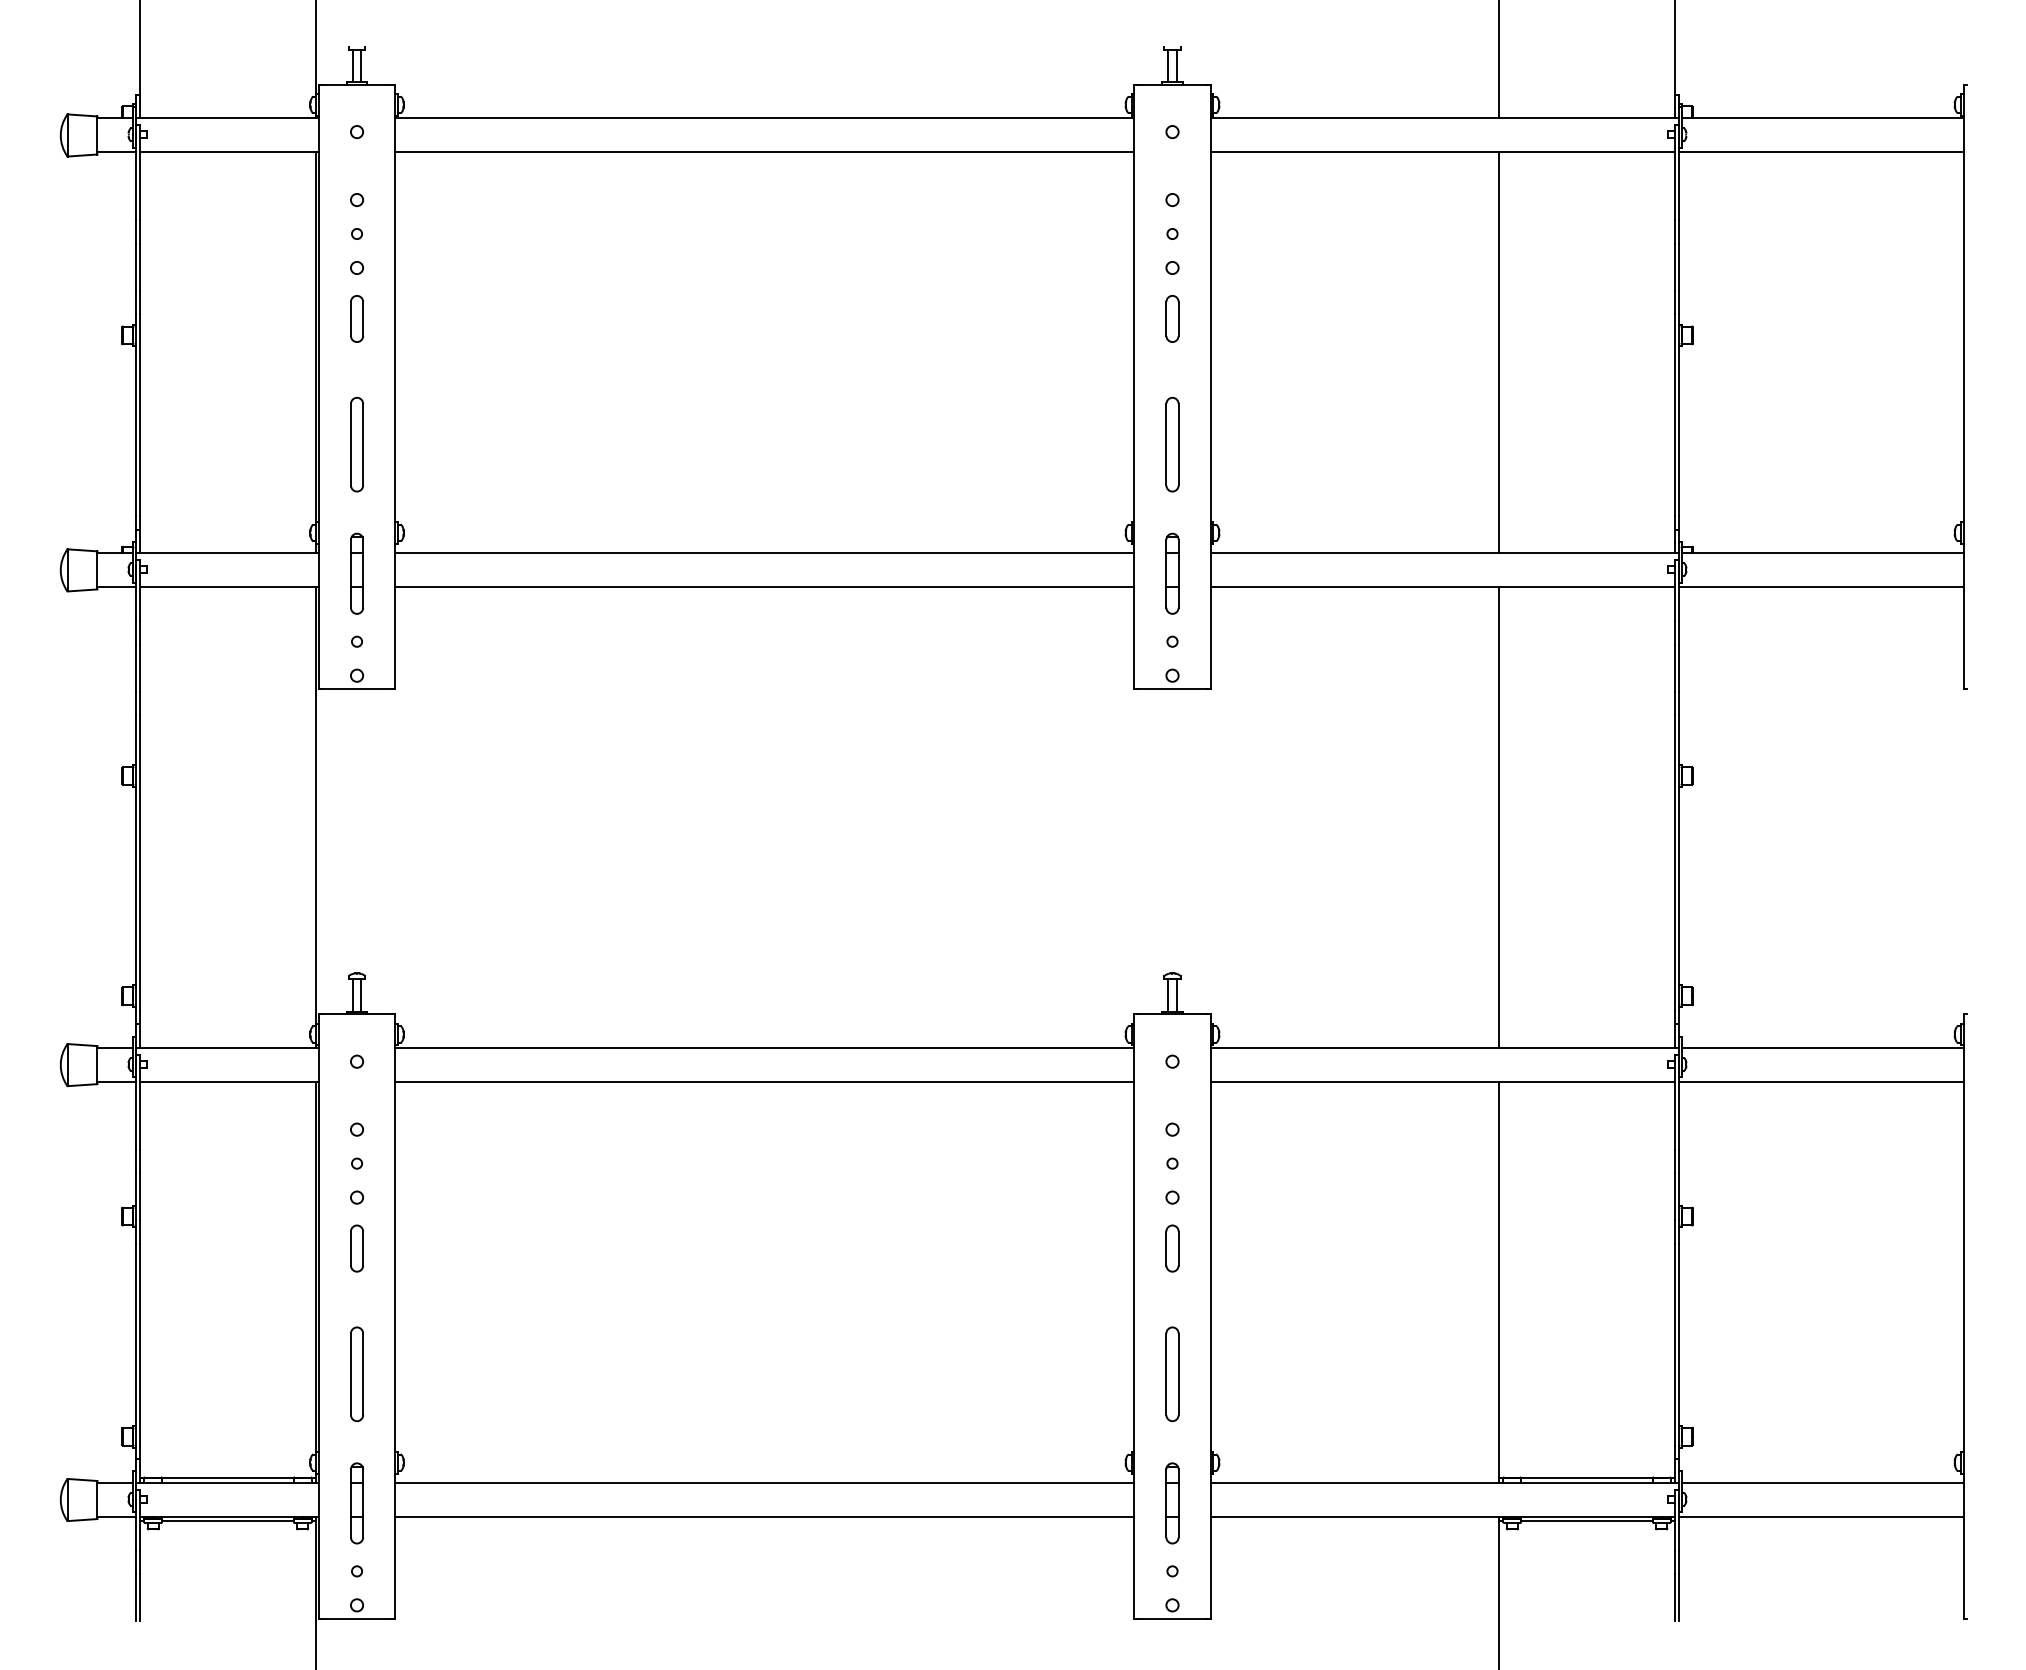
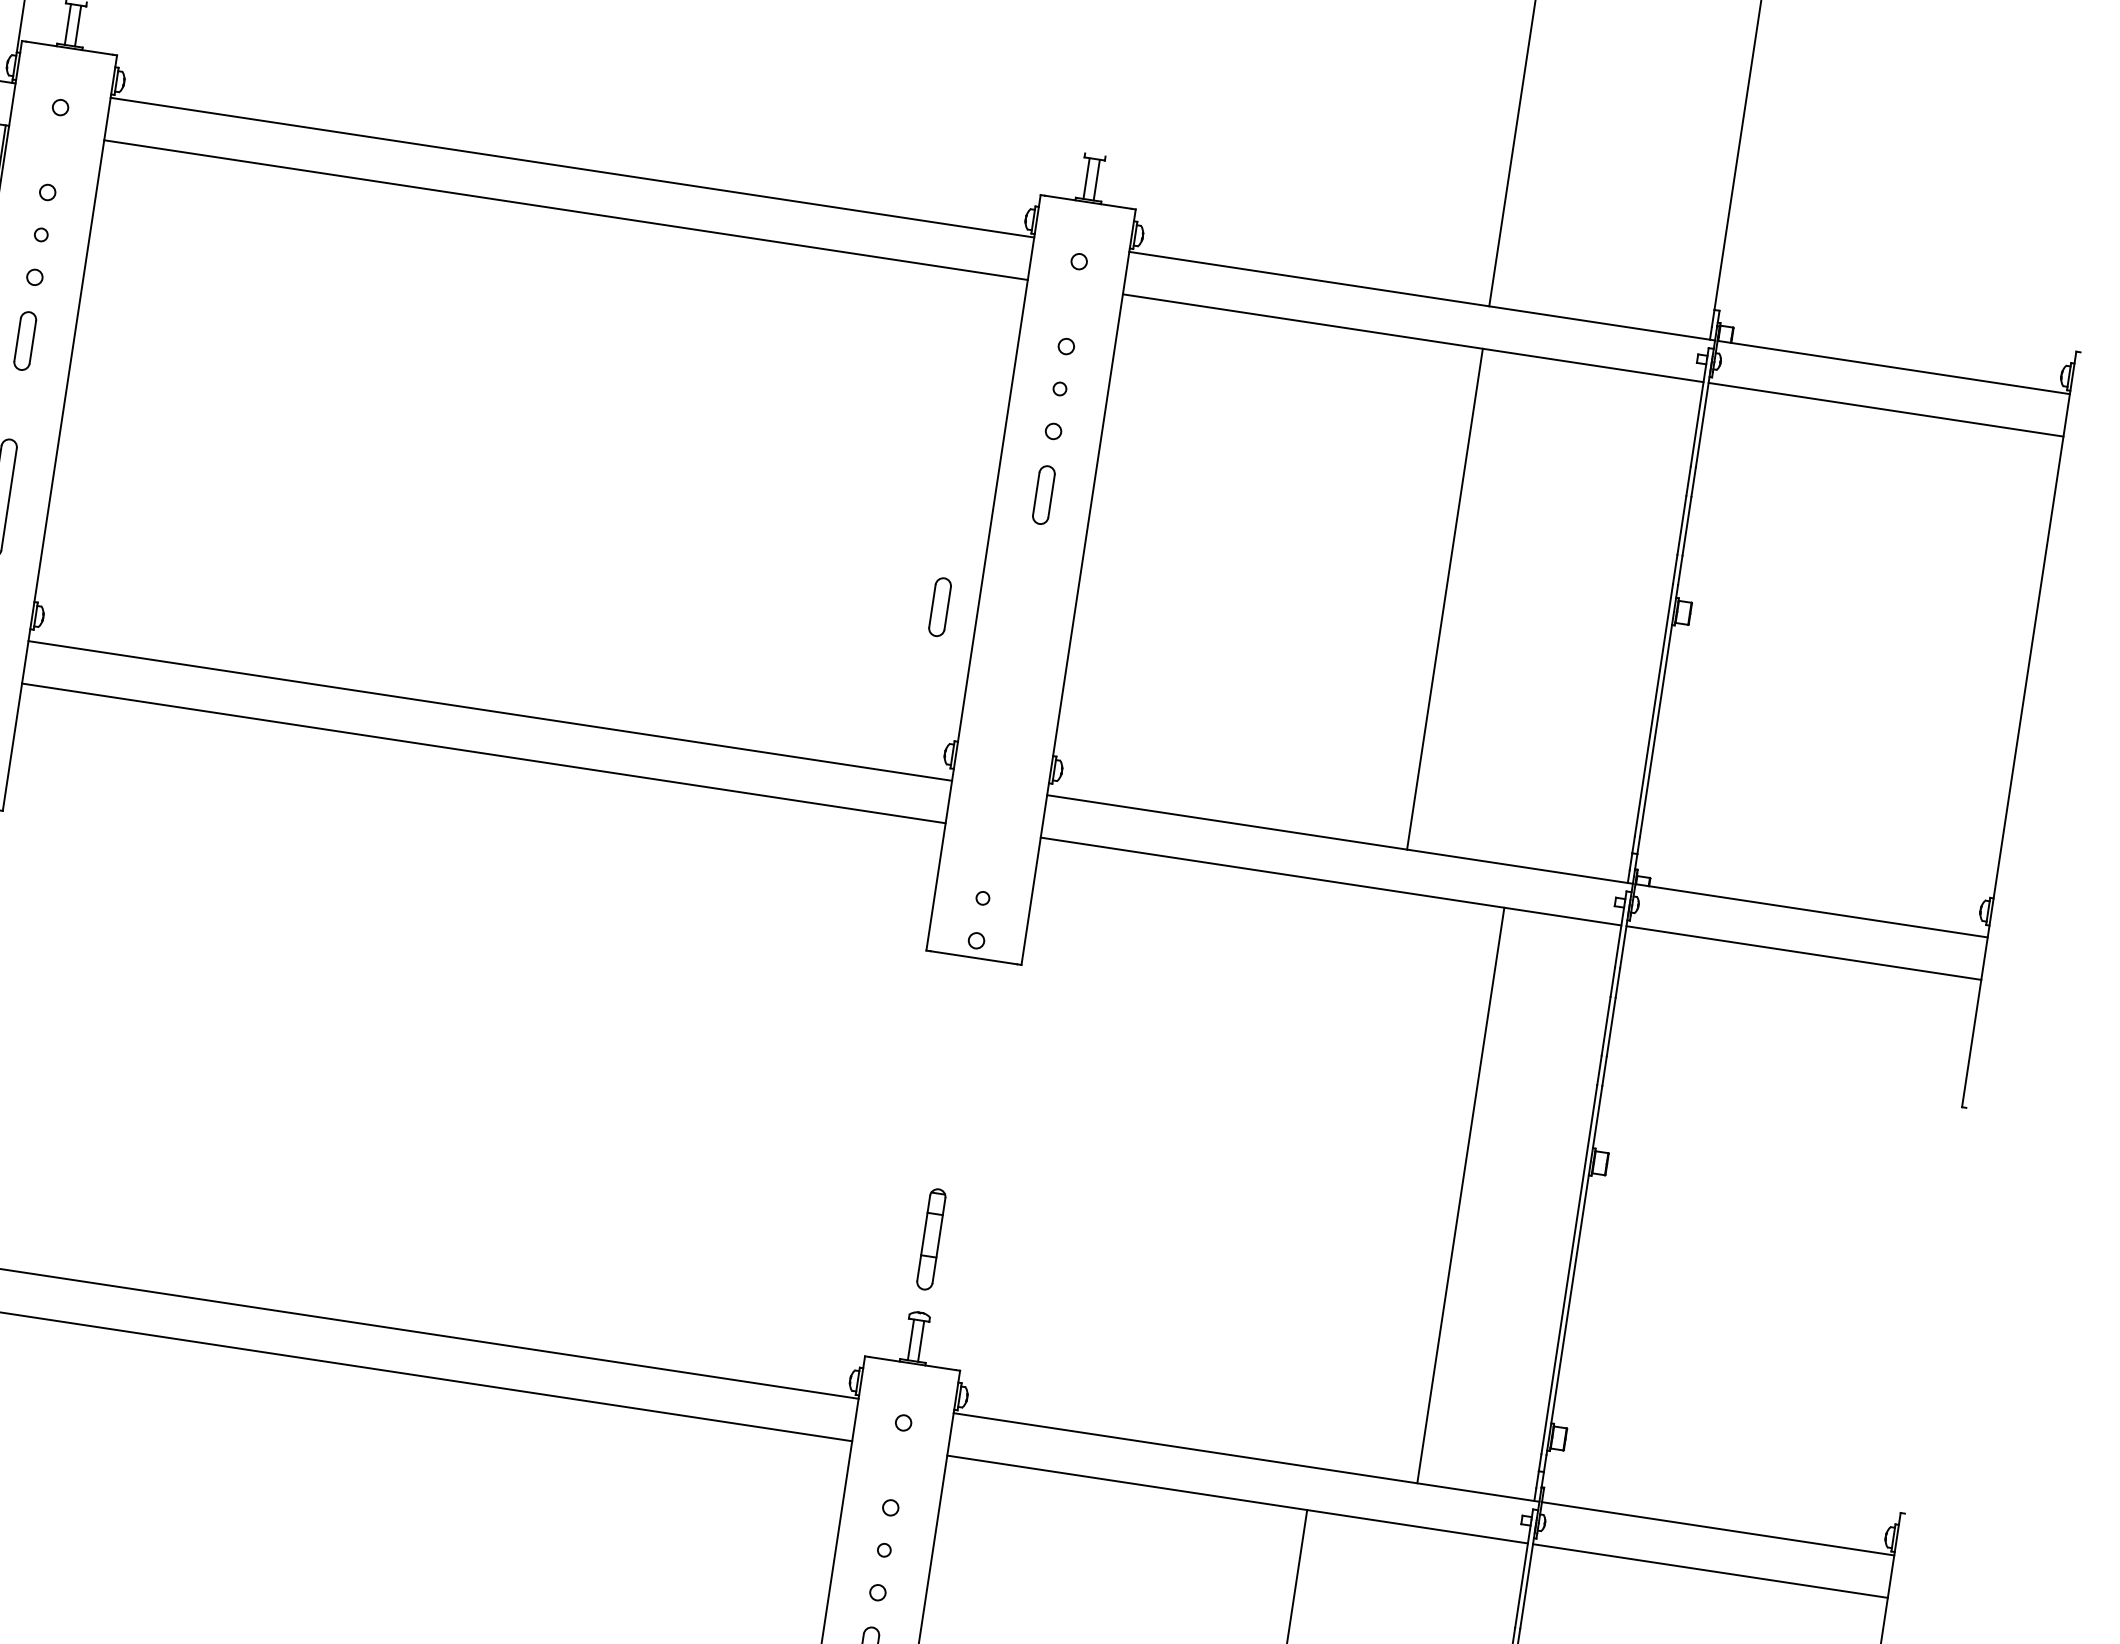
part: (1104, 418) -> (940, 606), added
part: (1172, 444) -> (1020, 651), removed
part: (1172, 573) -> (931, 1239), moved
line: (1498, 817) -> (1460, 1195), moved

